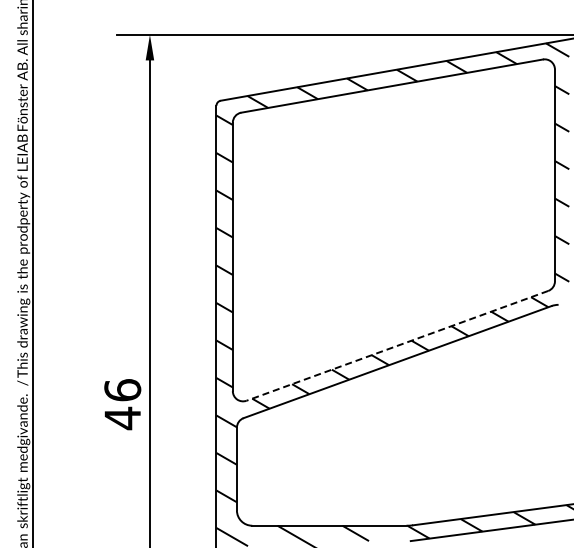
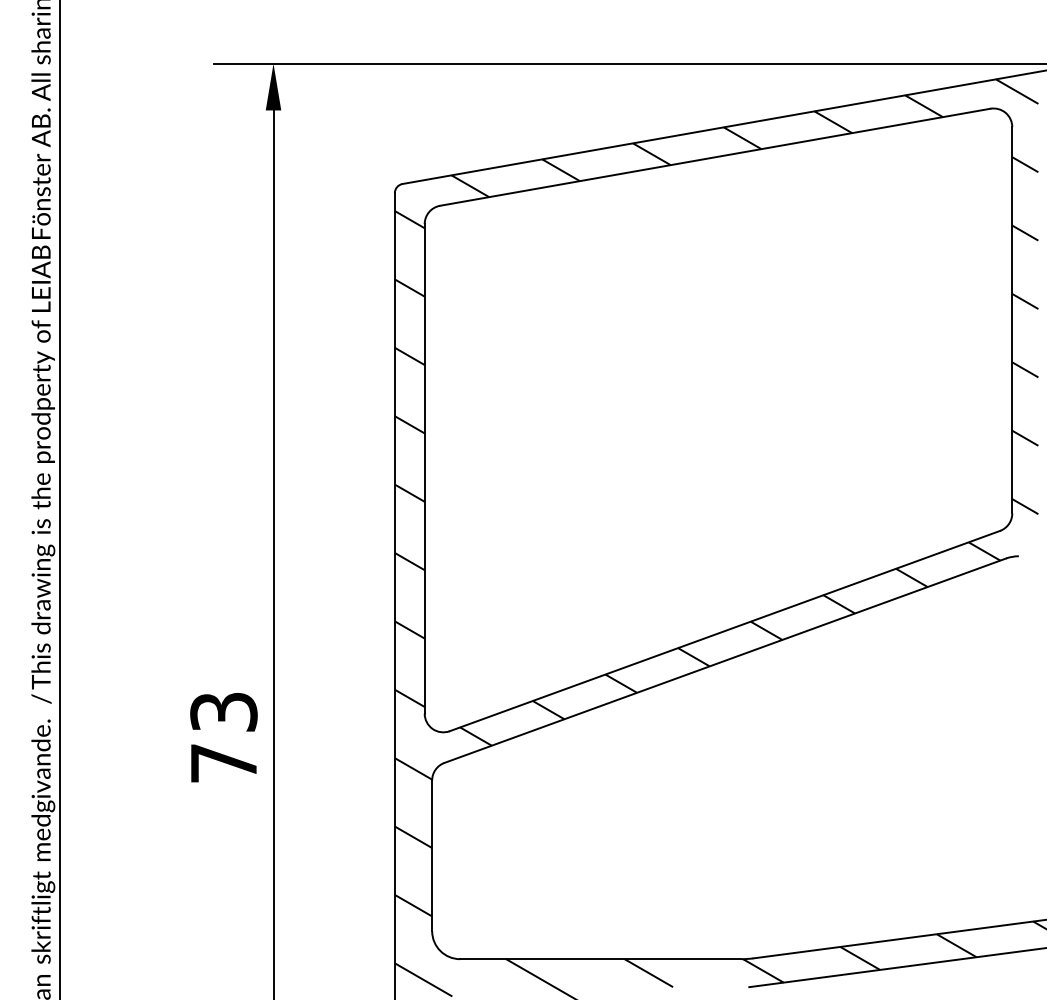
line: (397, 345) -> (725, 630), dashed -> solid
text: (122, 404) -> (223, 738), 46 -> 73

